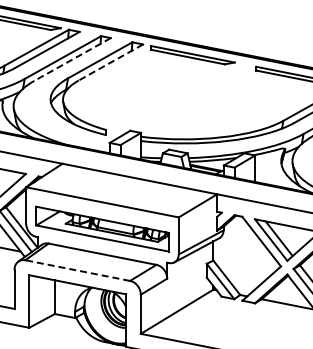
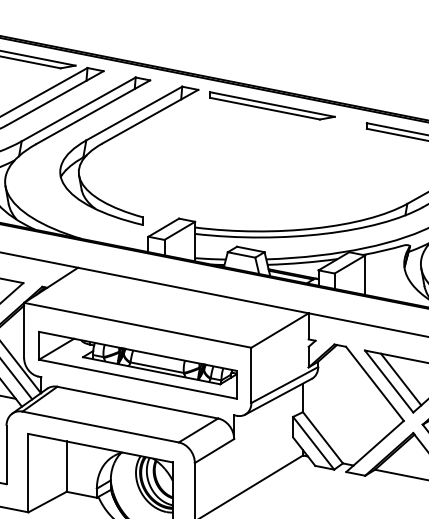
line: (72, 59) -> (92, 112), dashed -> solid
line: (111, 62) -> (151, 116), dashed -> solid
line: (77, 270) -> (100, 426), dashed -> solid

